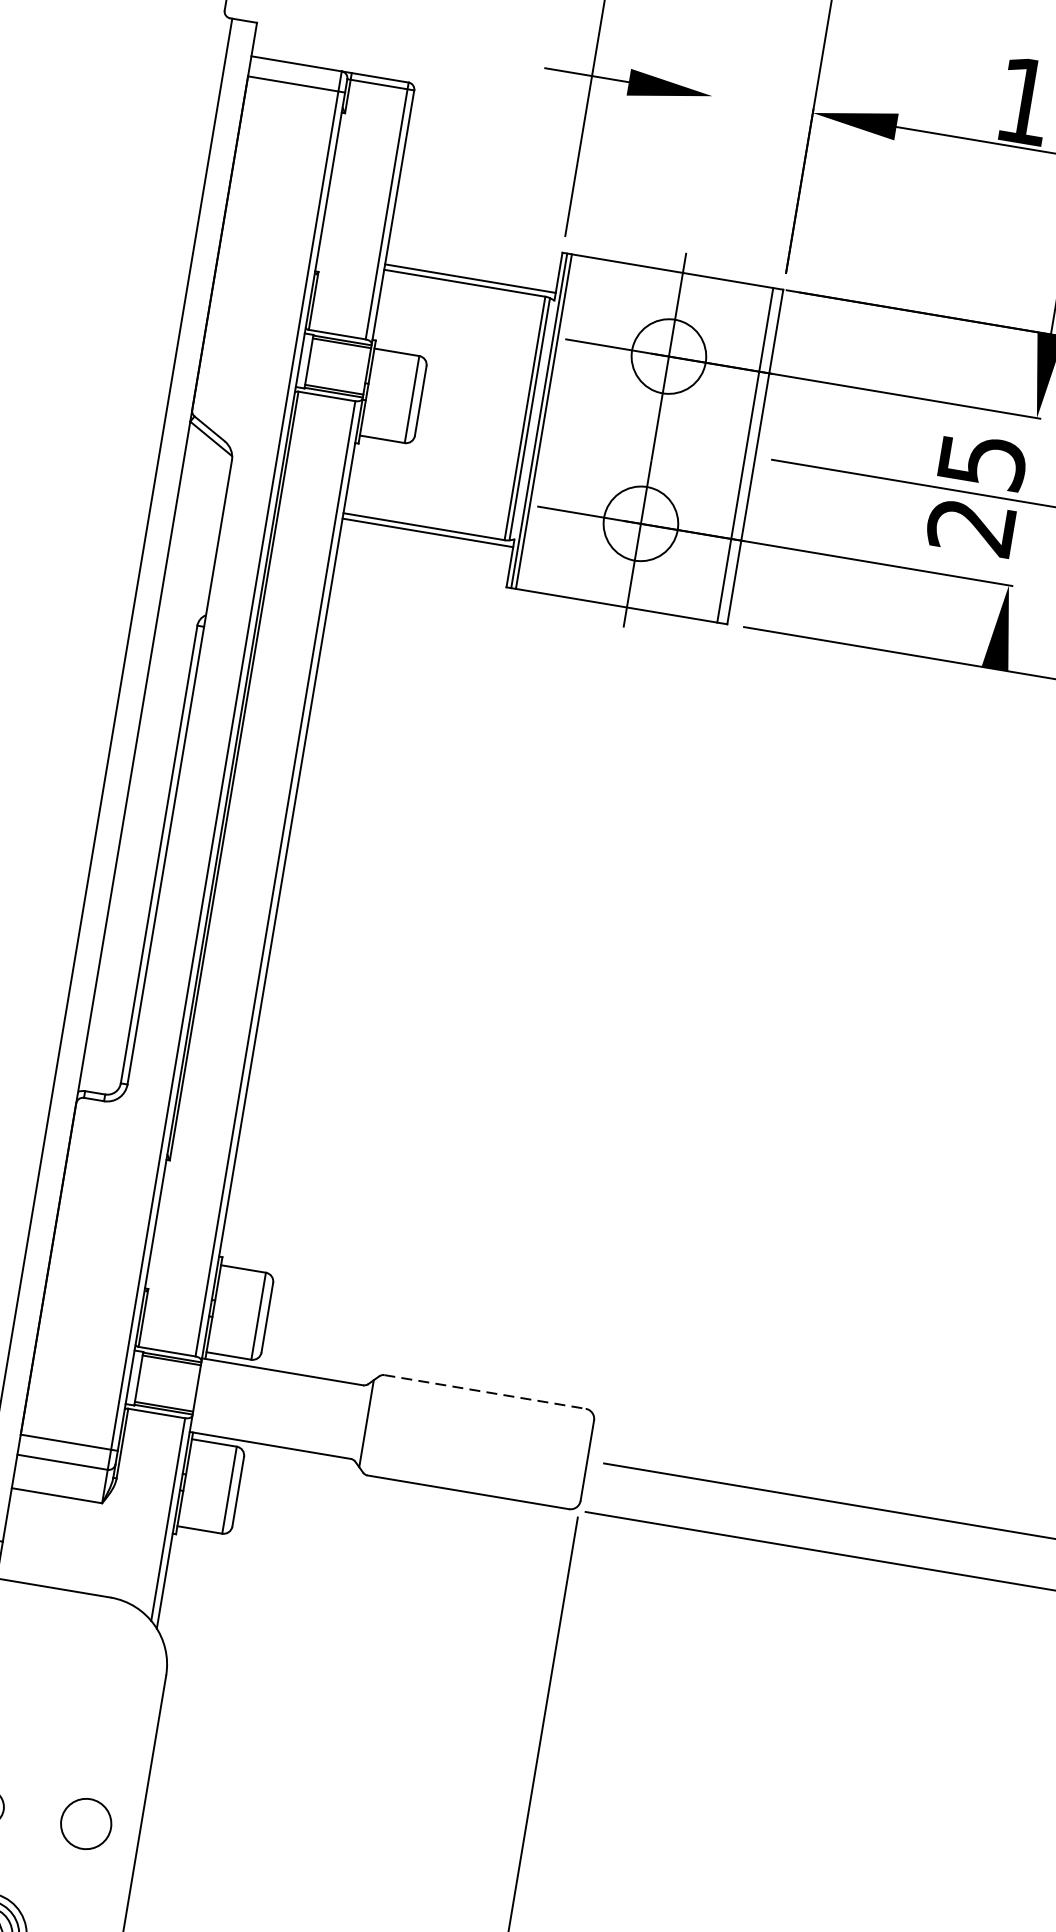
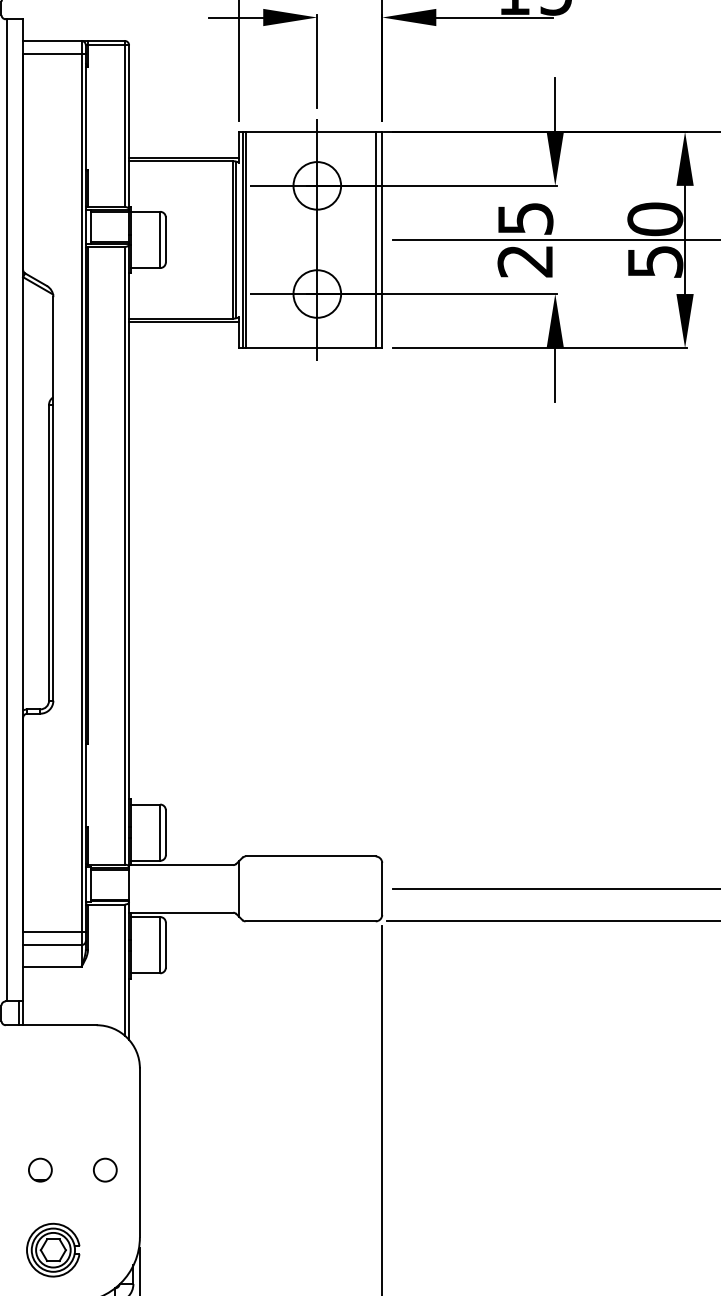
line: (701, 164) -> (317, 61), added
line: (988, 711) -> (555, 375), added
line: (486, 1392) -> (311, 856), dashed -> solid
circle: (86, 1822) -> (105, 1169), size x0.71

